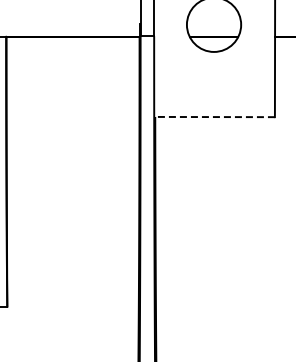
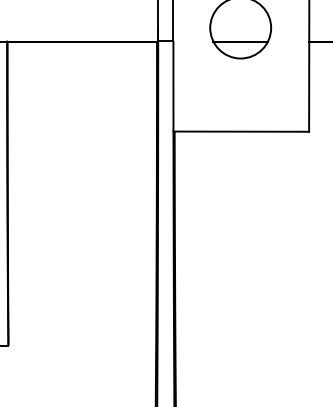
line: (214, 117) -> (241, 132), dashed -> solid

